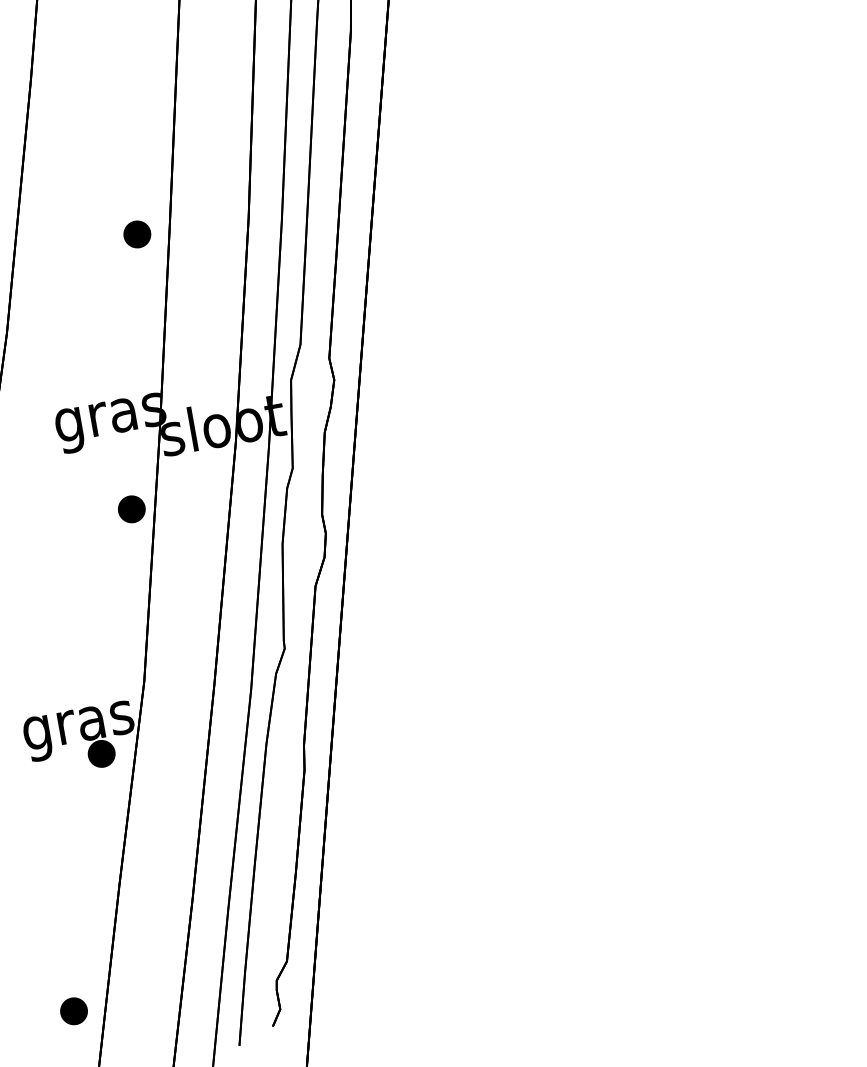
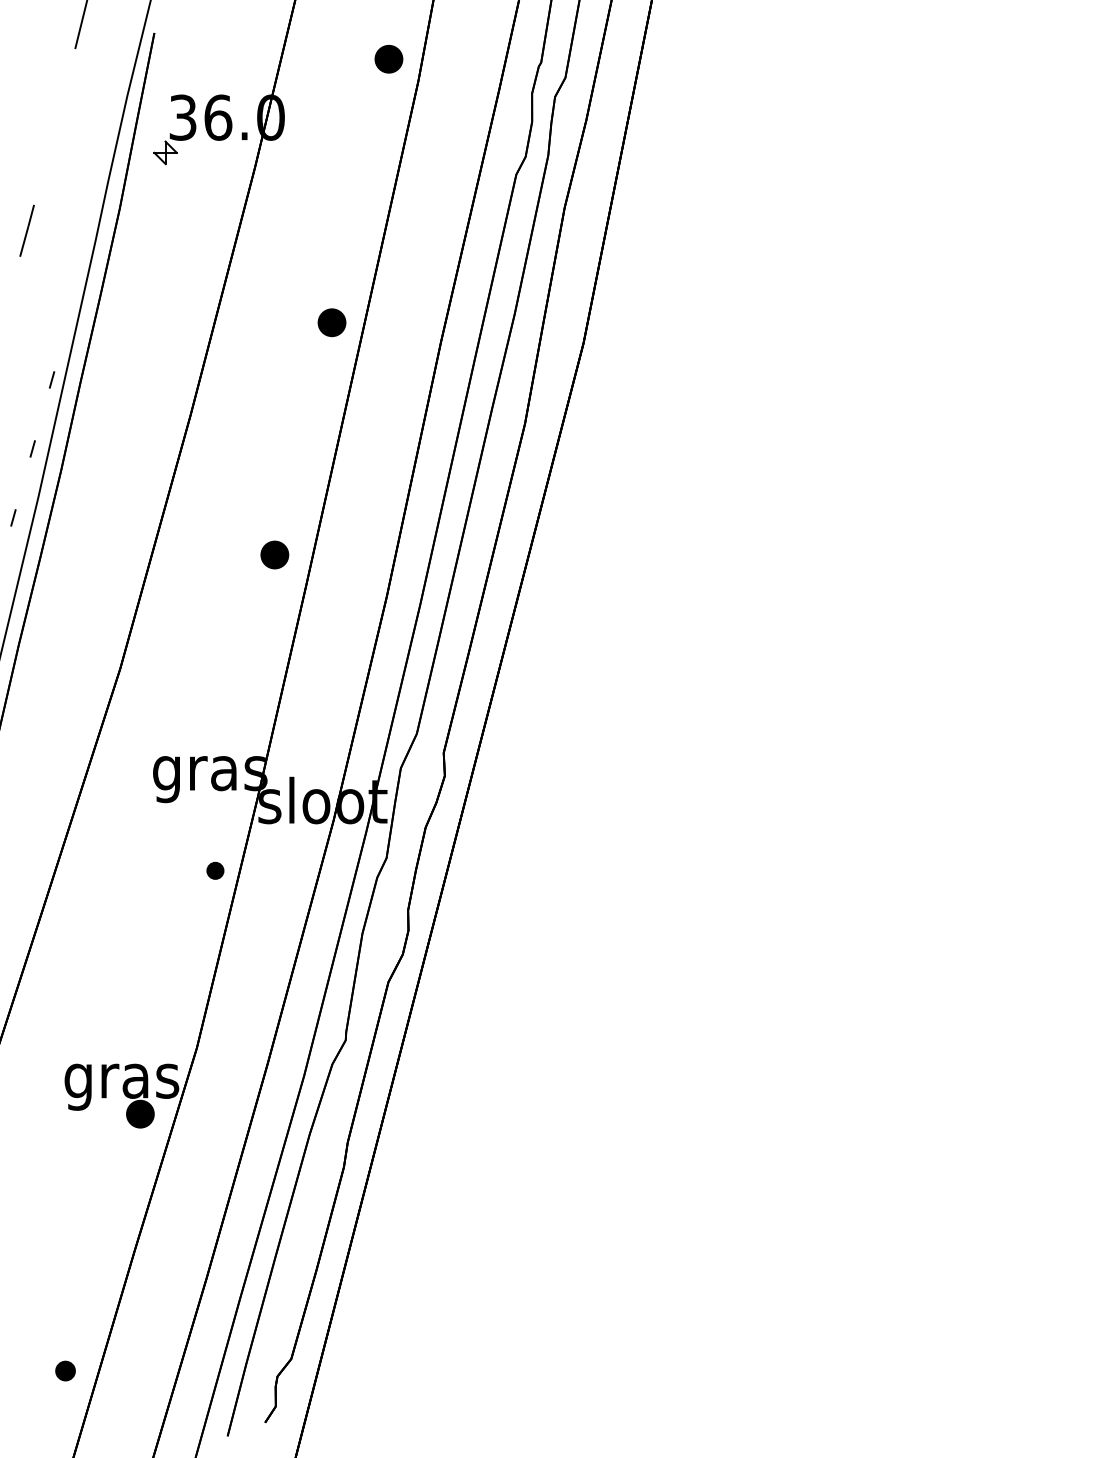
part: (136, 234) -> (274, 554), moved
part: (131, 509) -> (215, 870), size x0.6
part: (73, 1010) -> (65, 1370), size x0.7

